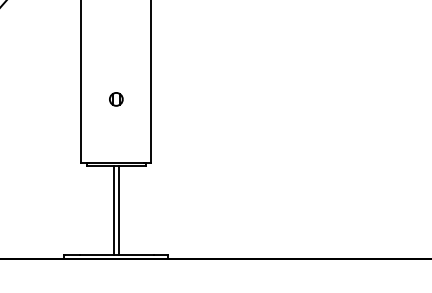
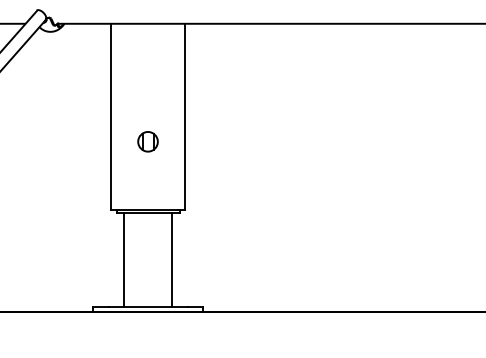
part: (115, 99) -> (147, 141), size x1.43
line: (113, 209) -> (124, 259), moved
line: (118, 209) -> (171, 259), moved

